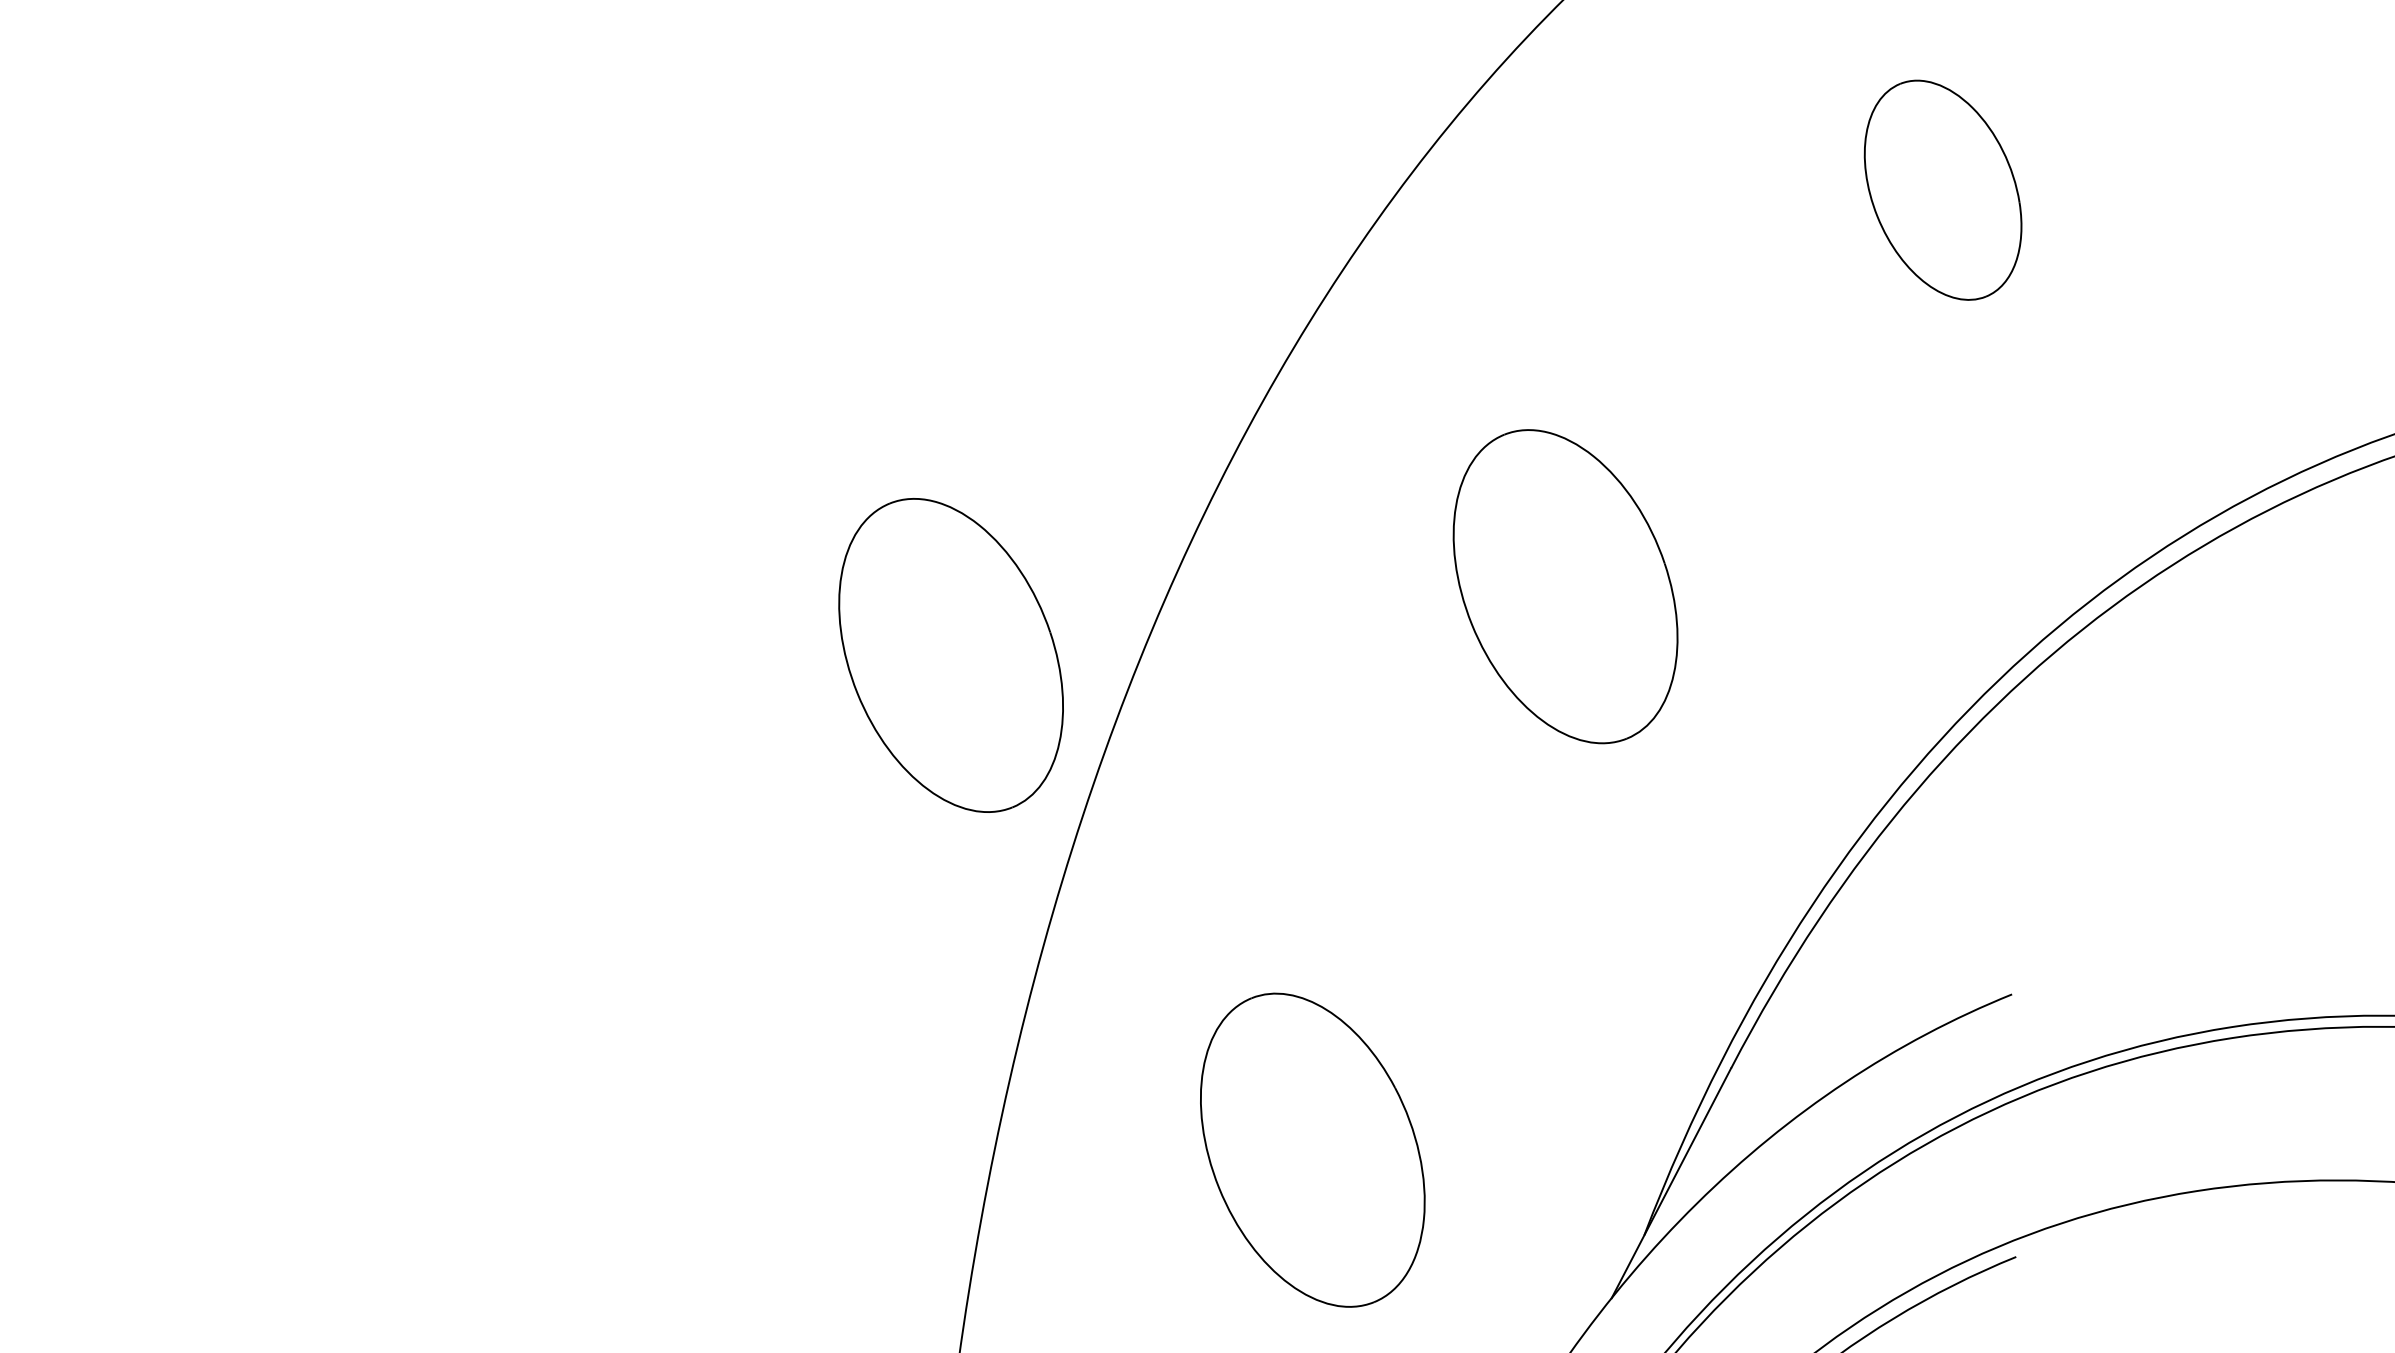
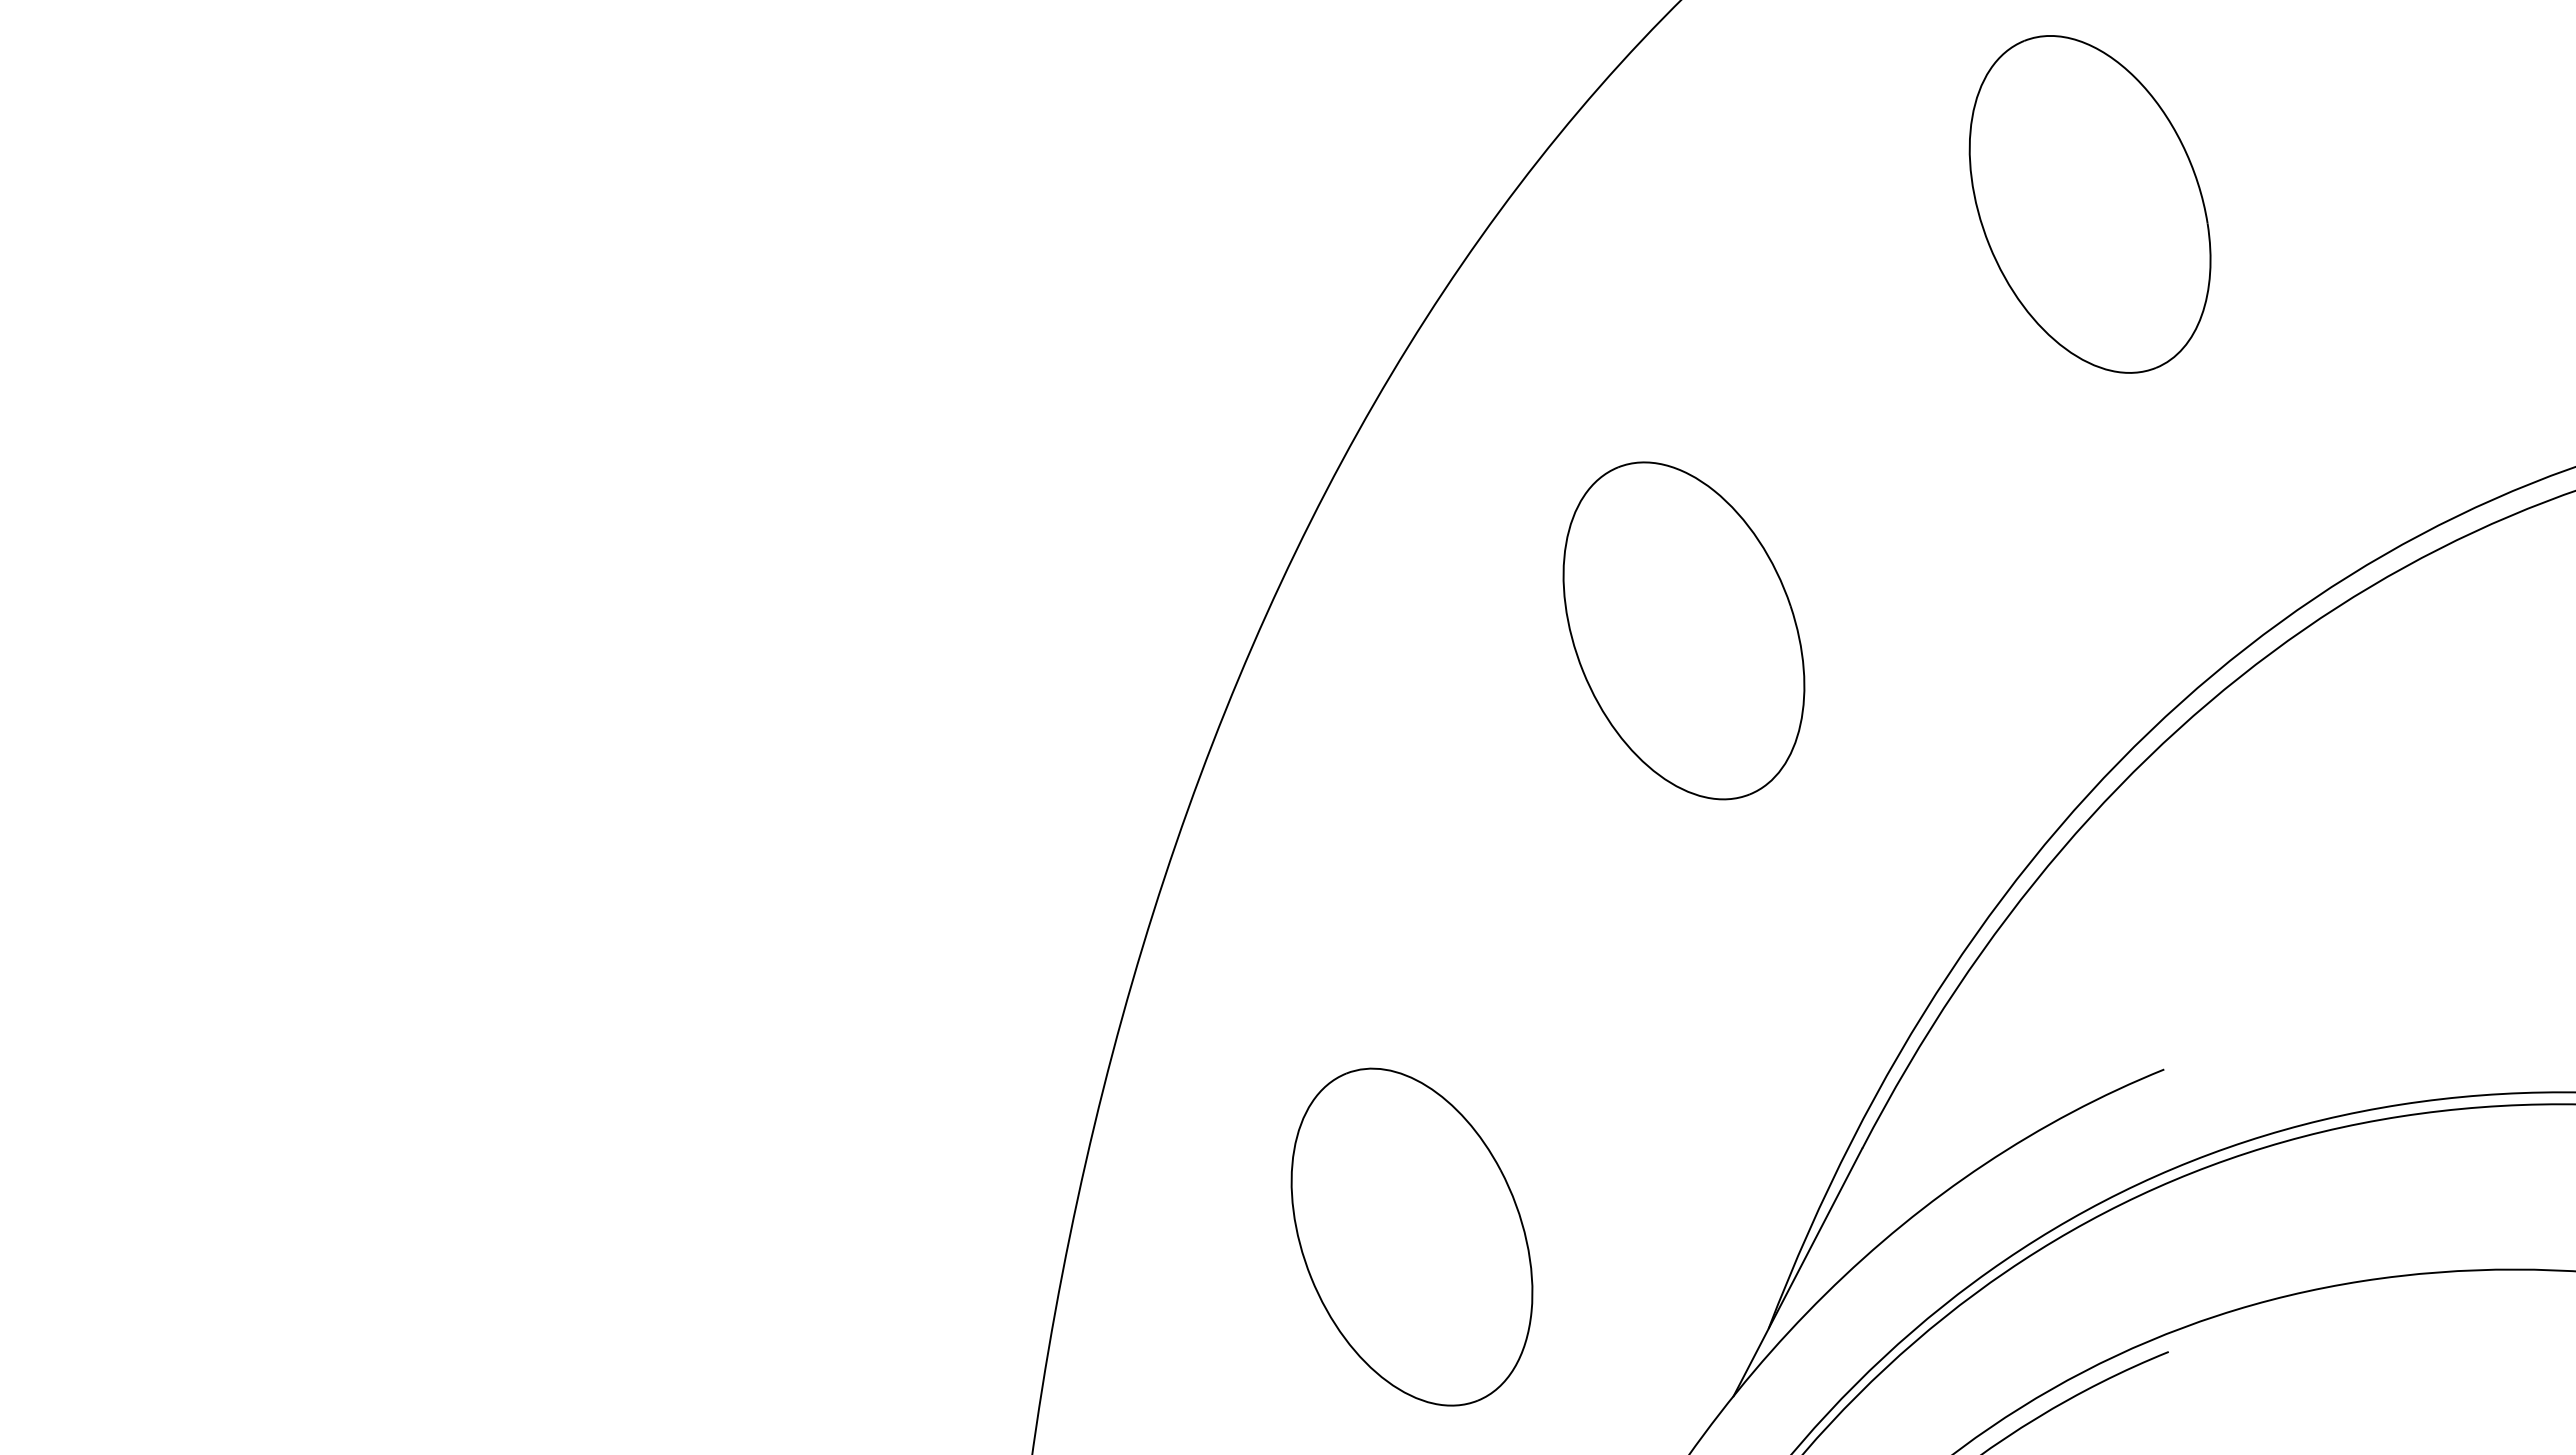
part: (1942, 190) -> (2089, 204), size x1.43
part: (950, 655) -> (1022, 704), removed

